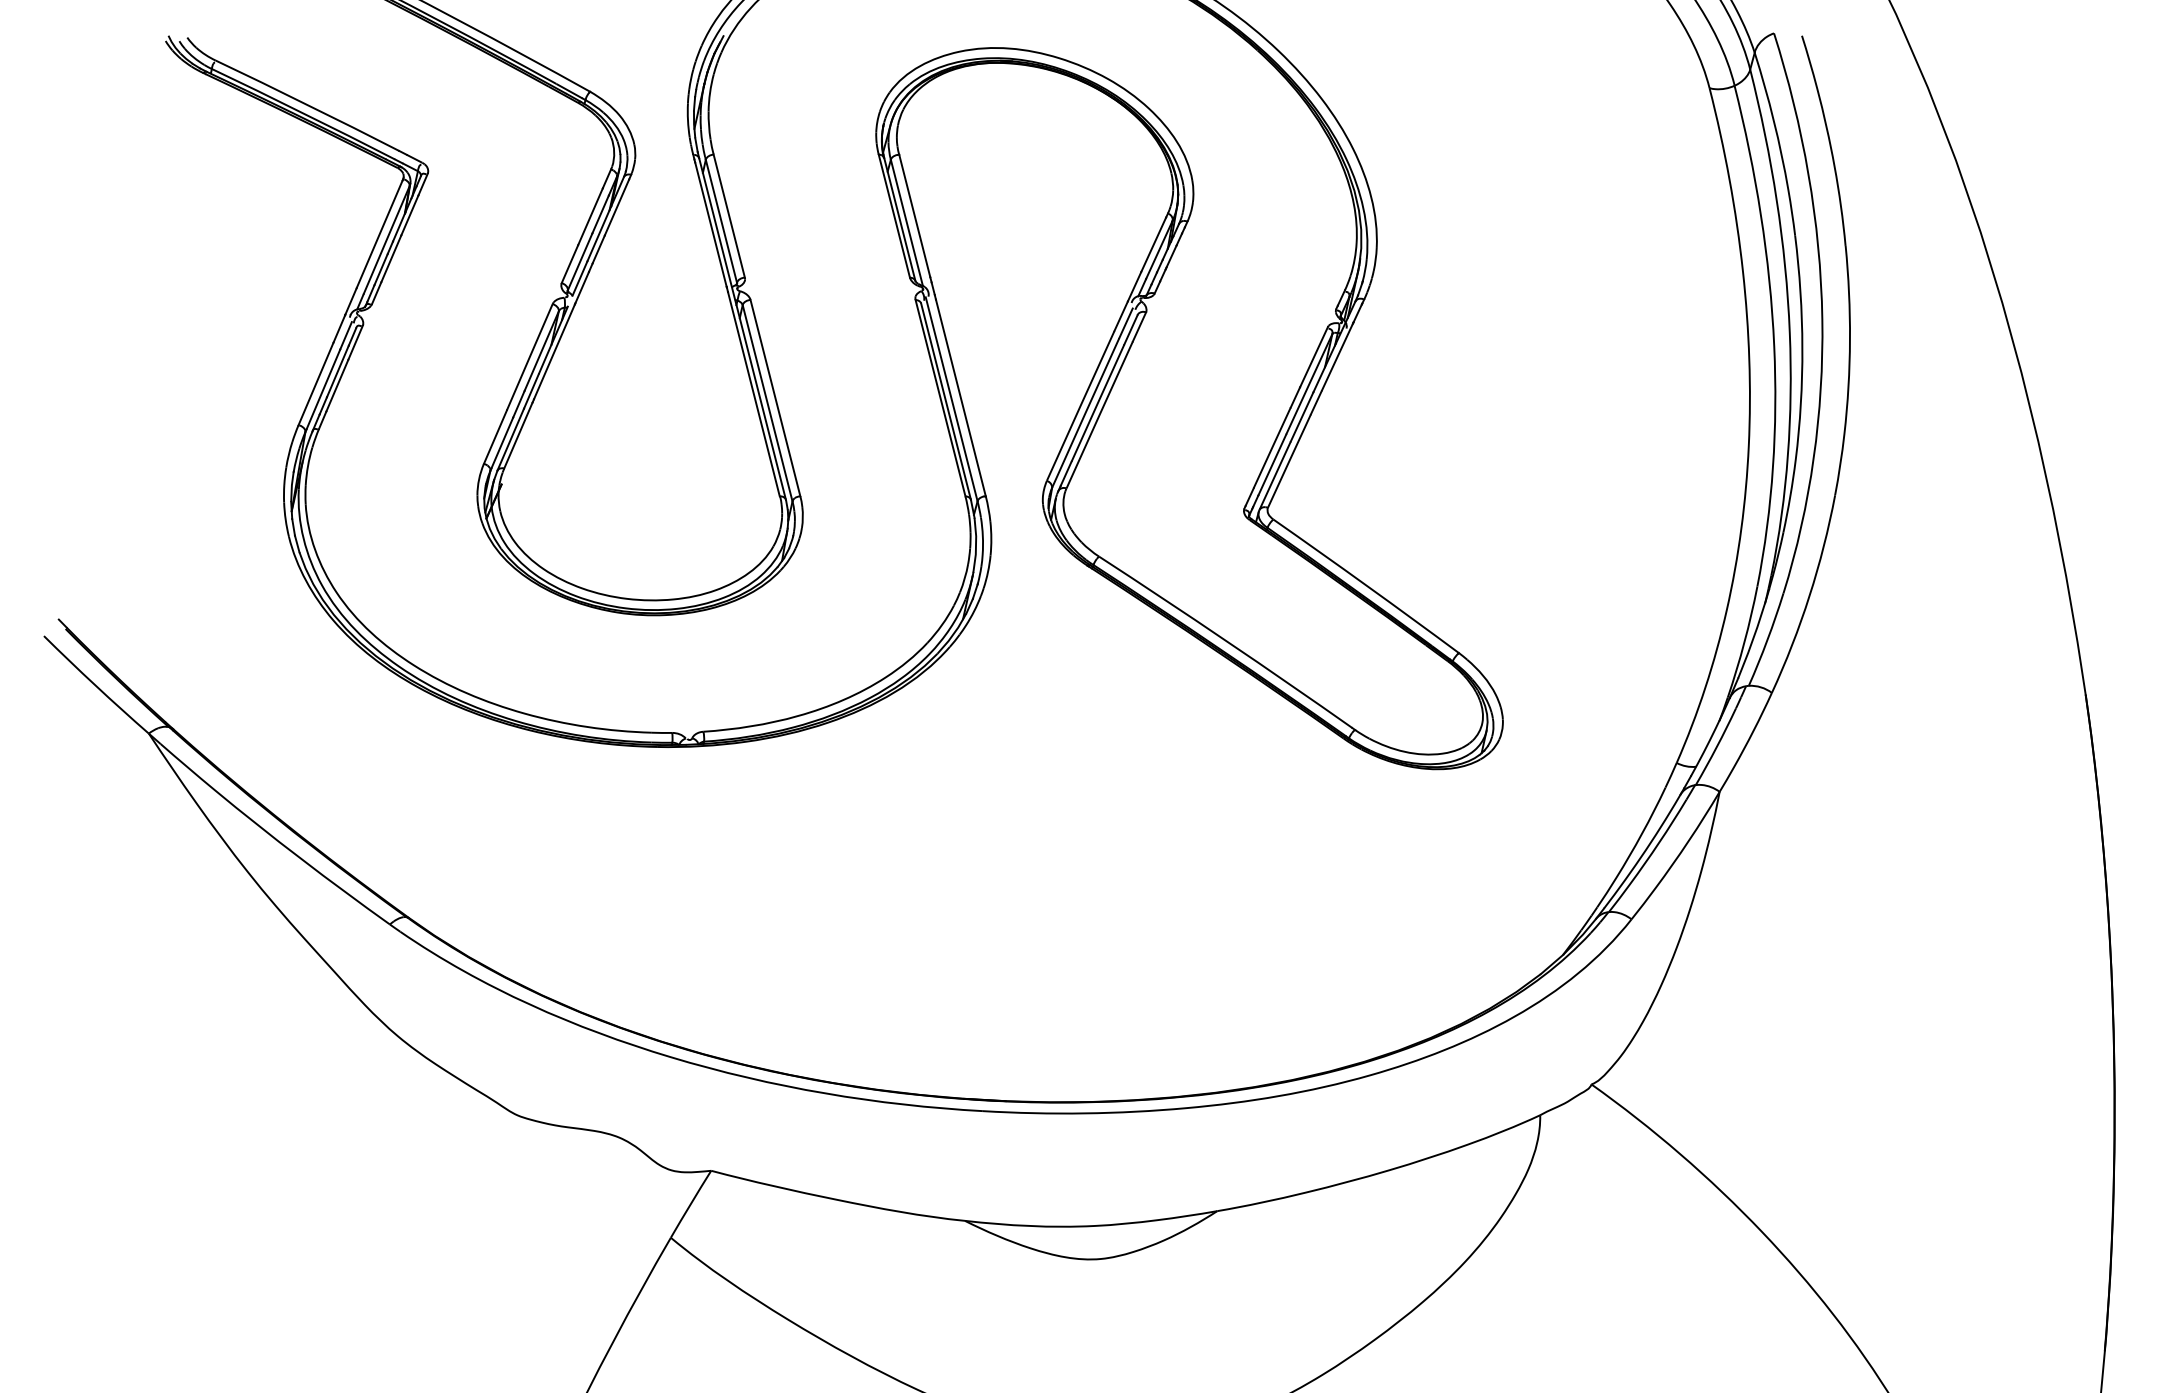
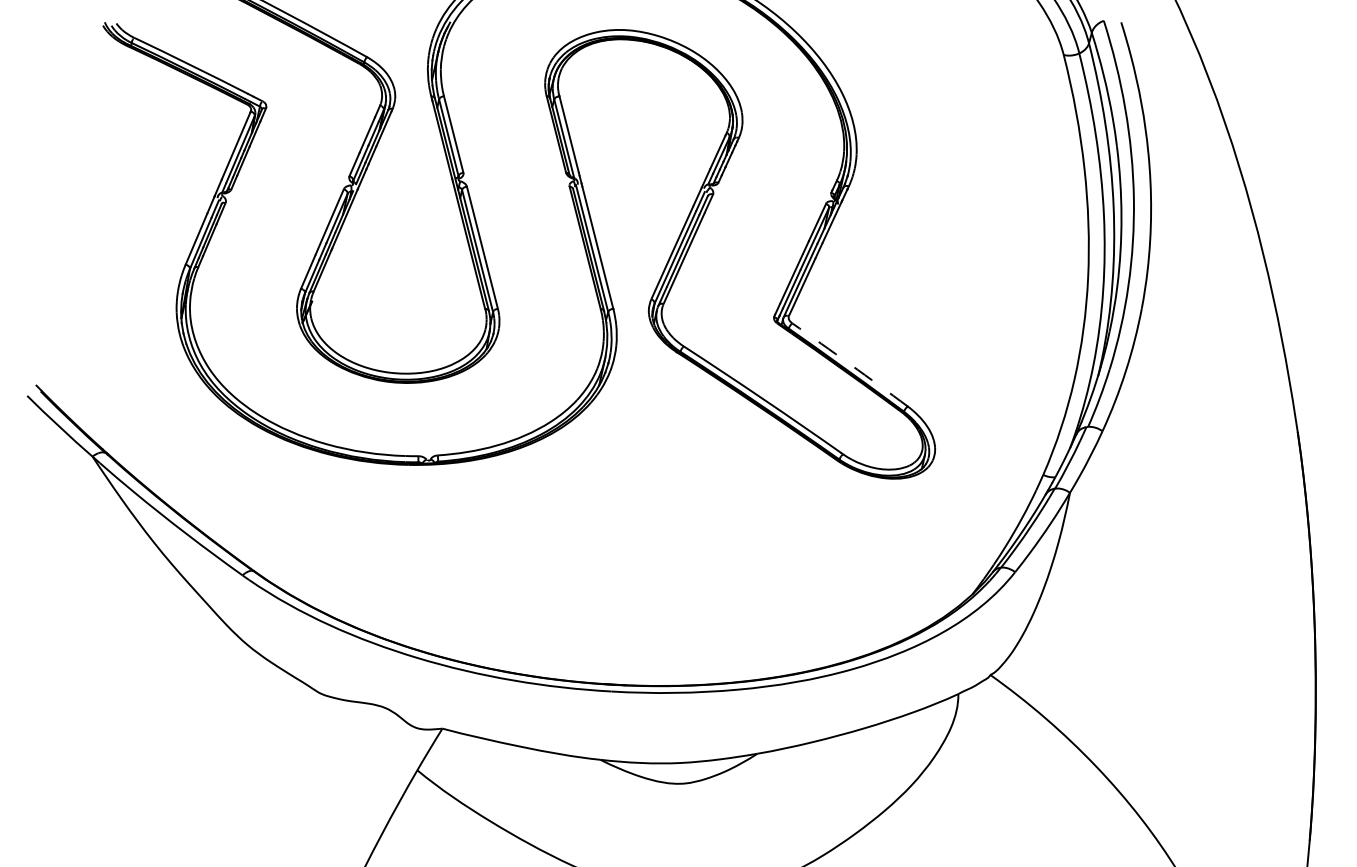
arc: (1366, 585) -> (850, 364), solid -> dashed

